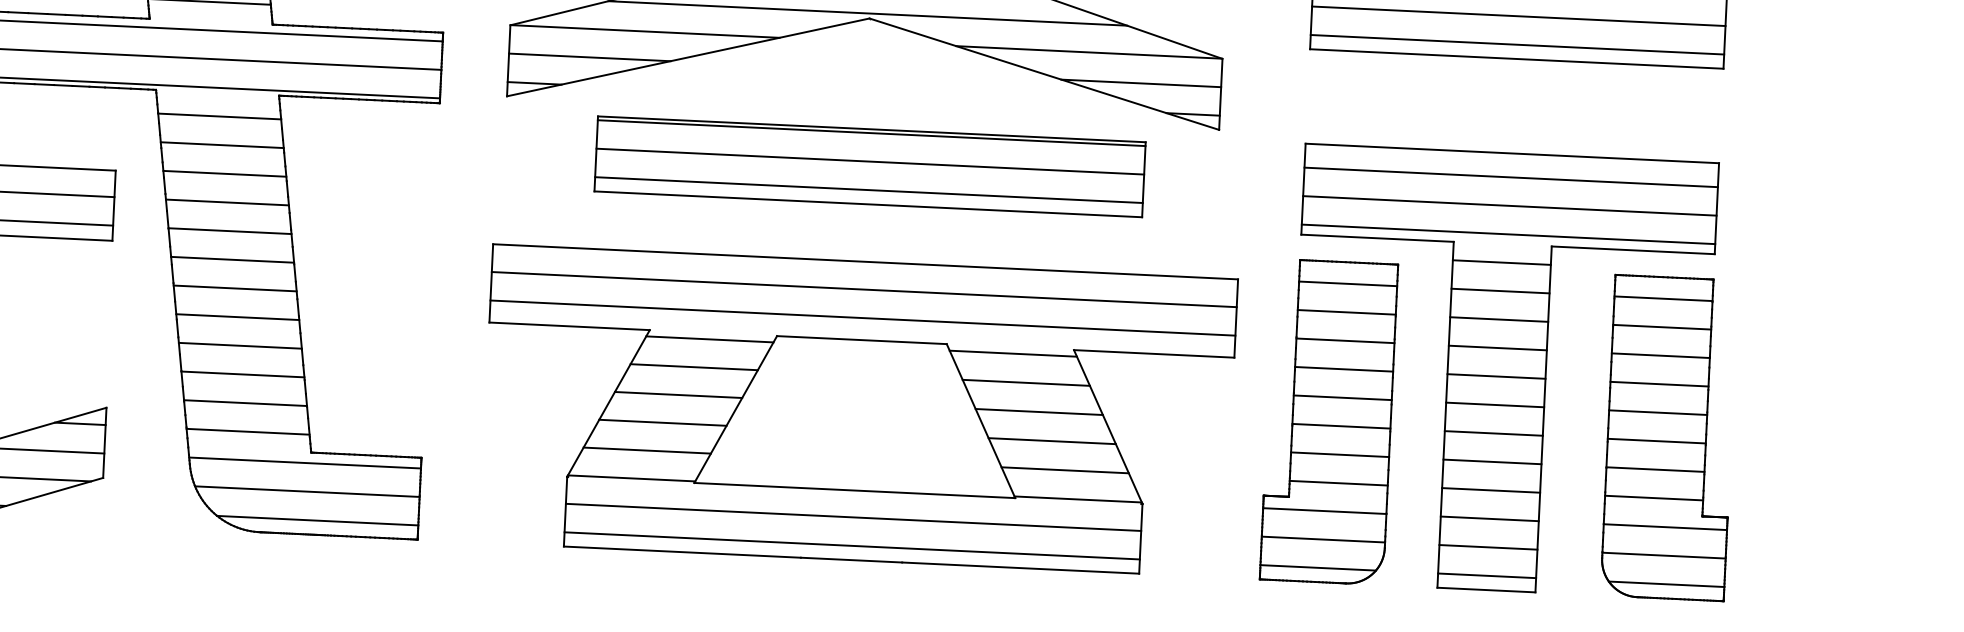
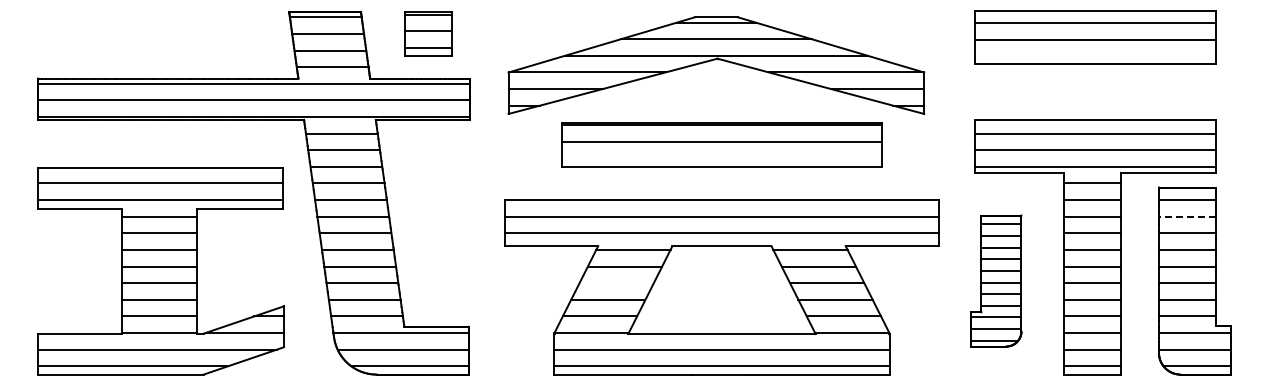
line: (1517, 45) -> (1095, 56), removed
line: (868, 189) -> (721, 158), removed
line: (1662, 326) -> (1187, 216), solid -> dashed
line: (678, 395) -> (616, 283), removed
part: (1329, 421) -> (996, 280), size x0.7

